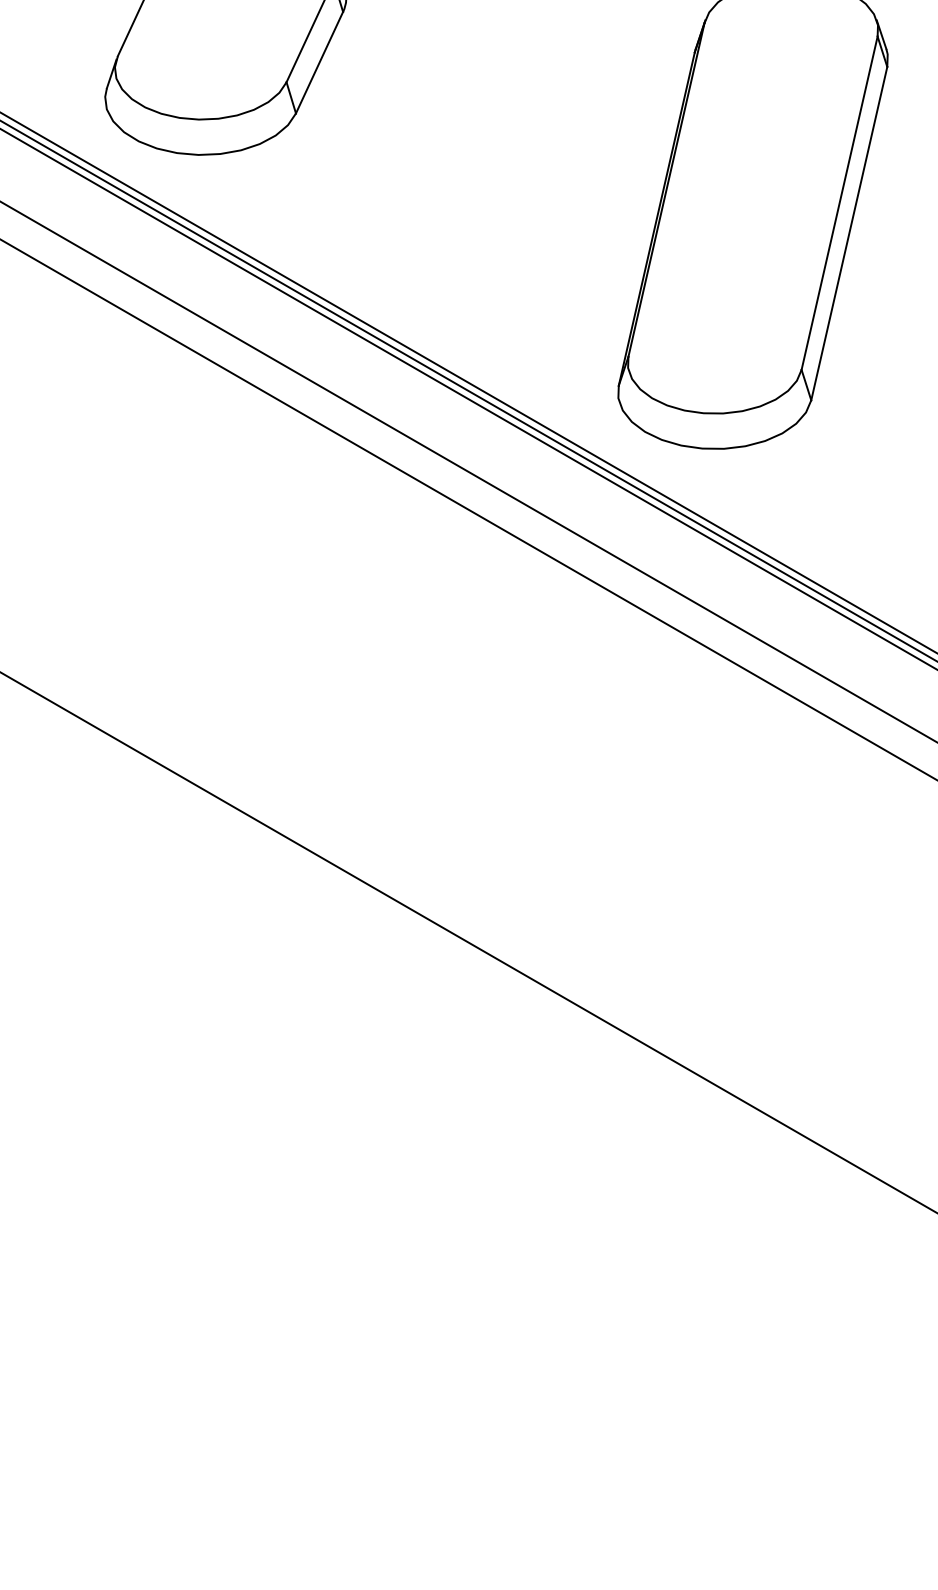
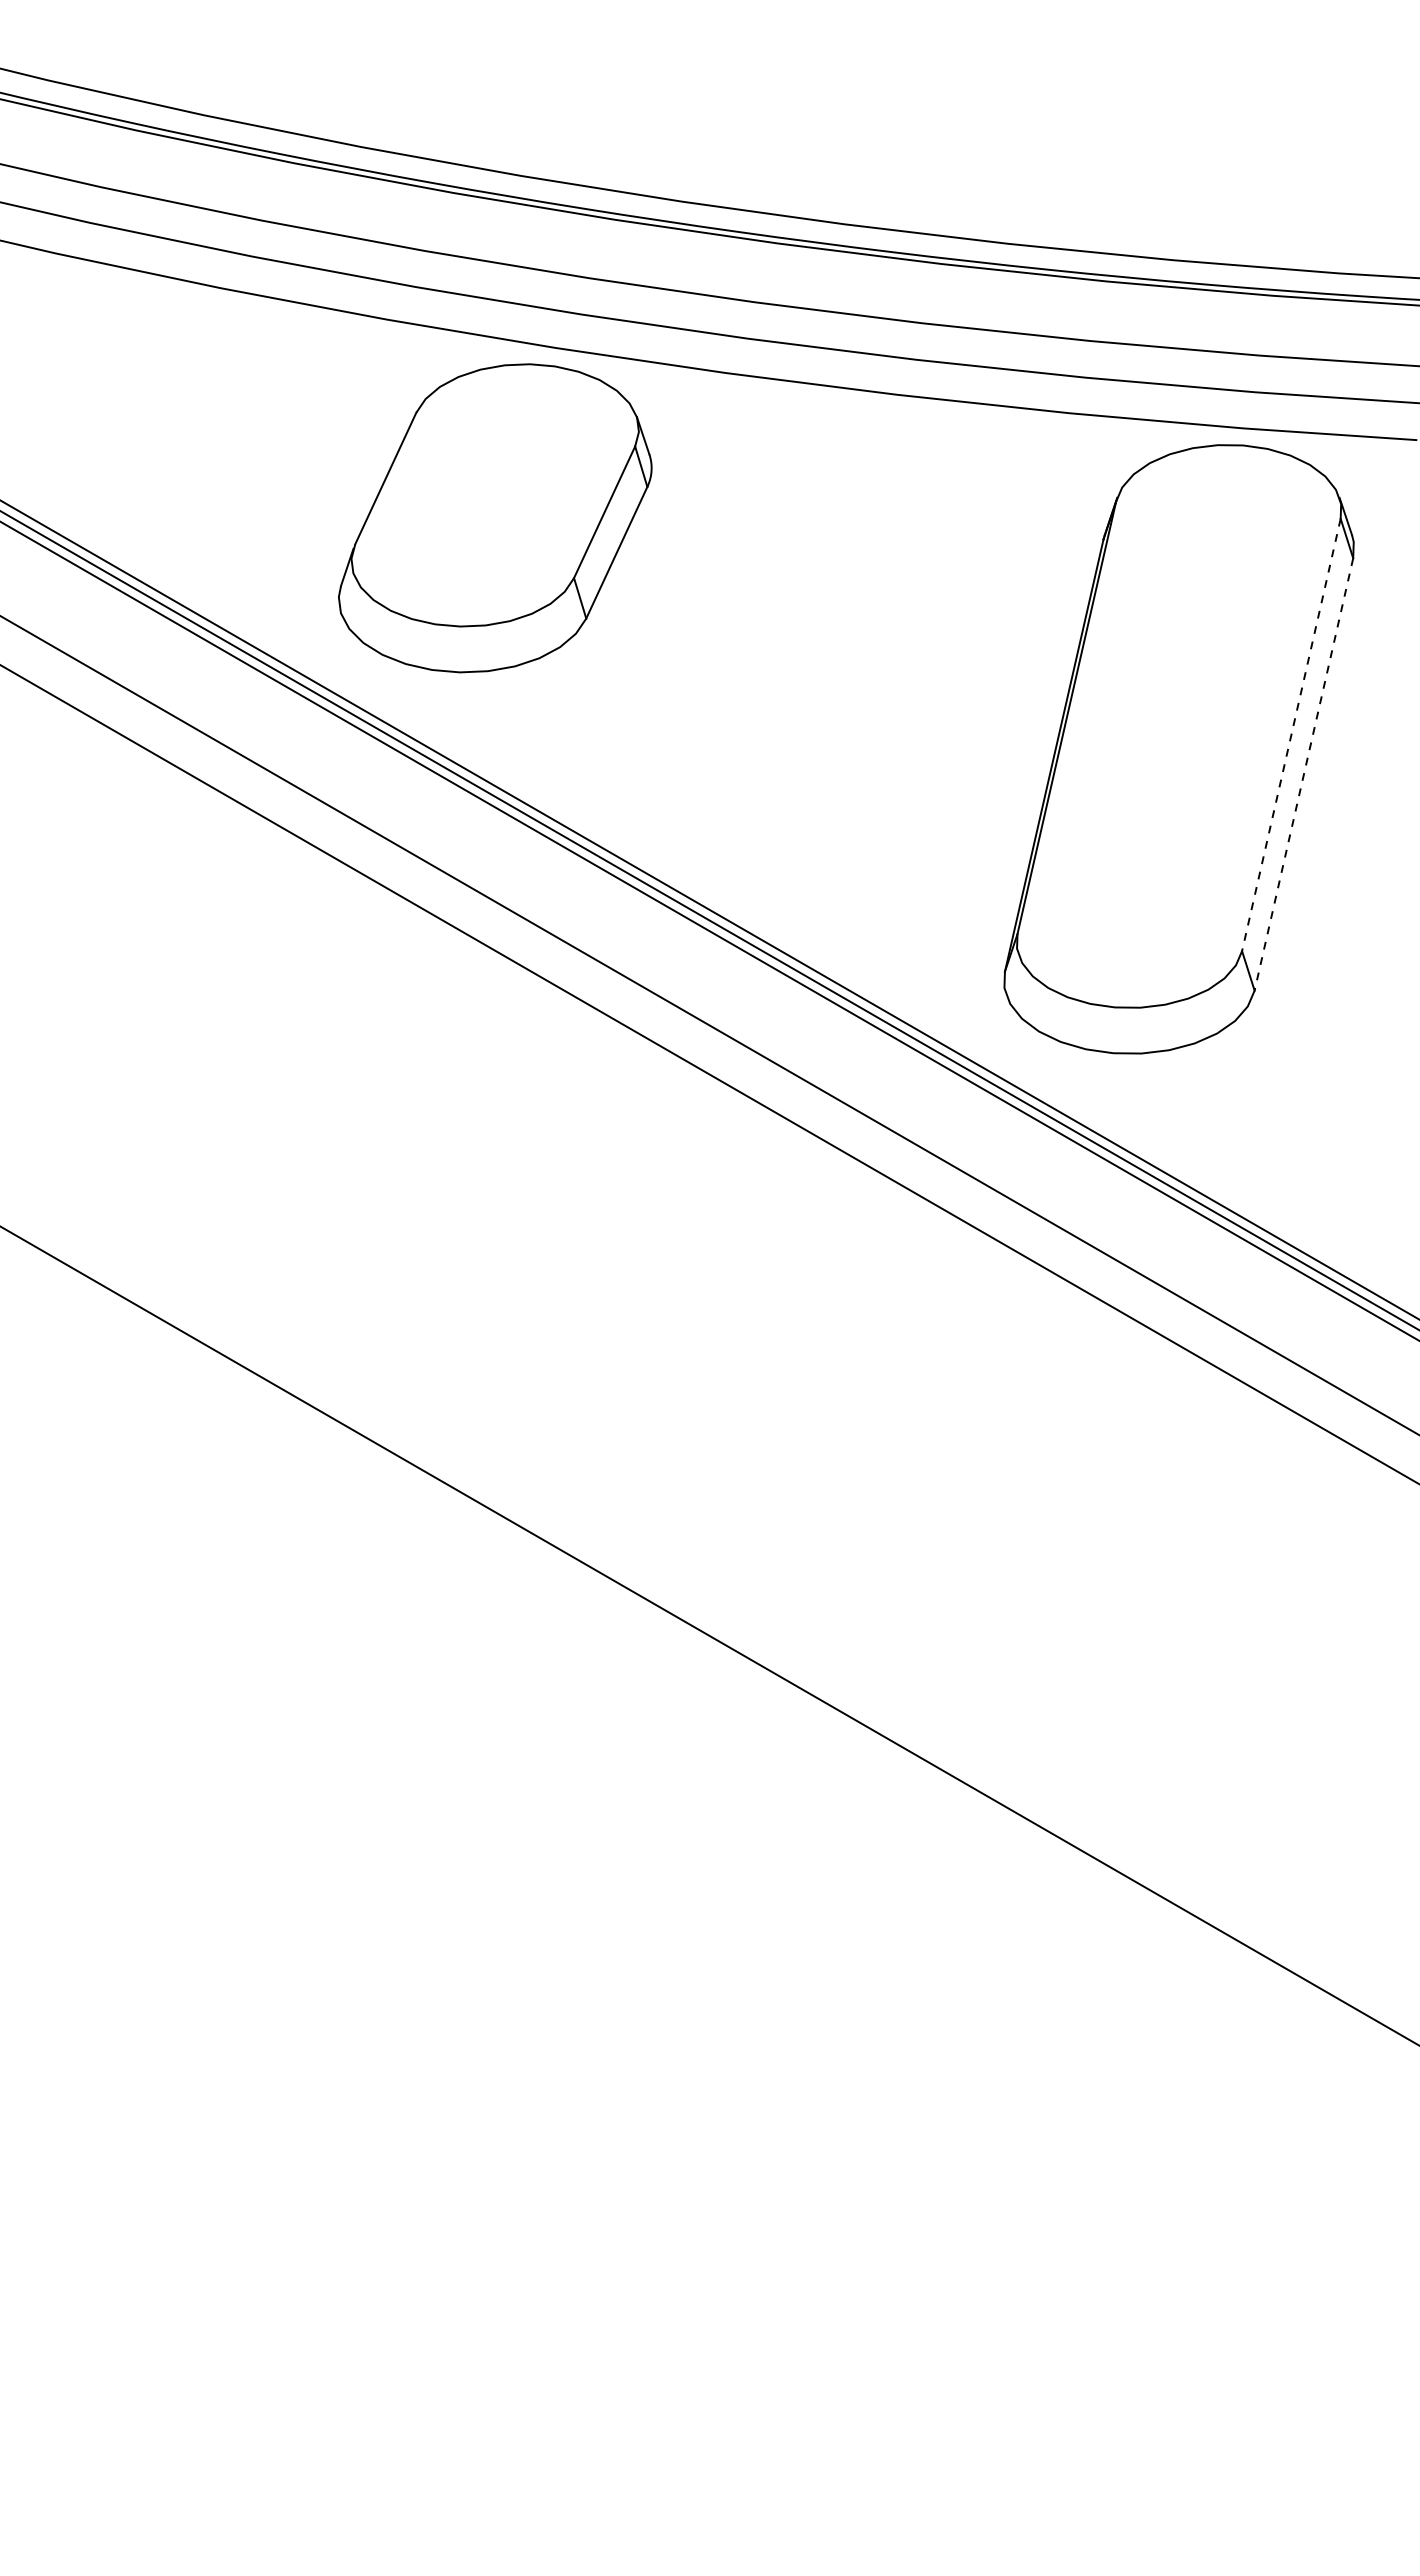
line: (839, 202) -> (1291, 734), solid -> dashed
line: (848, 233) -> (1303, 774), solid -> dashed

